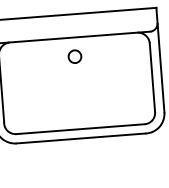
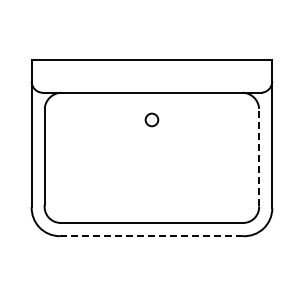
circle: (74, 56) -> (151, 119), size x0.7
line: (152, 77) -> (259, 157), solid -> dashed
line: (80, 138) -> (151, 236), solid -> dashed

